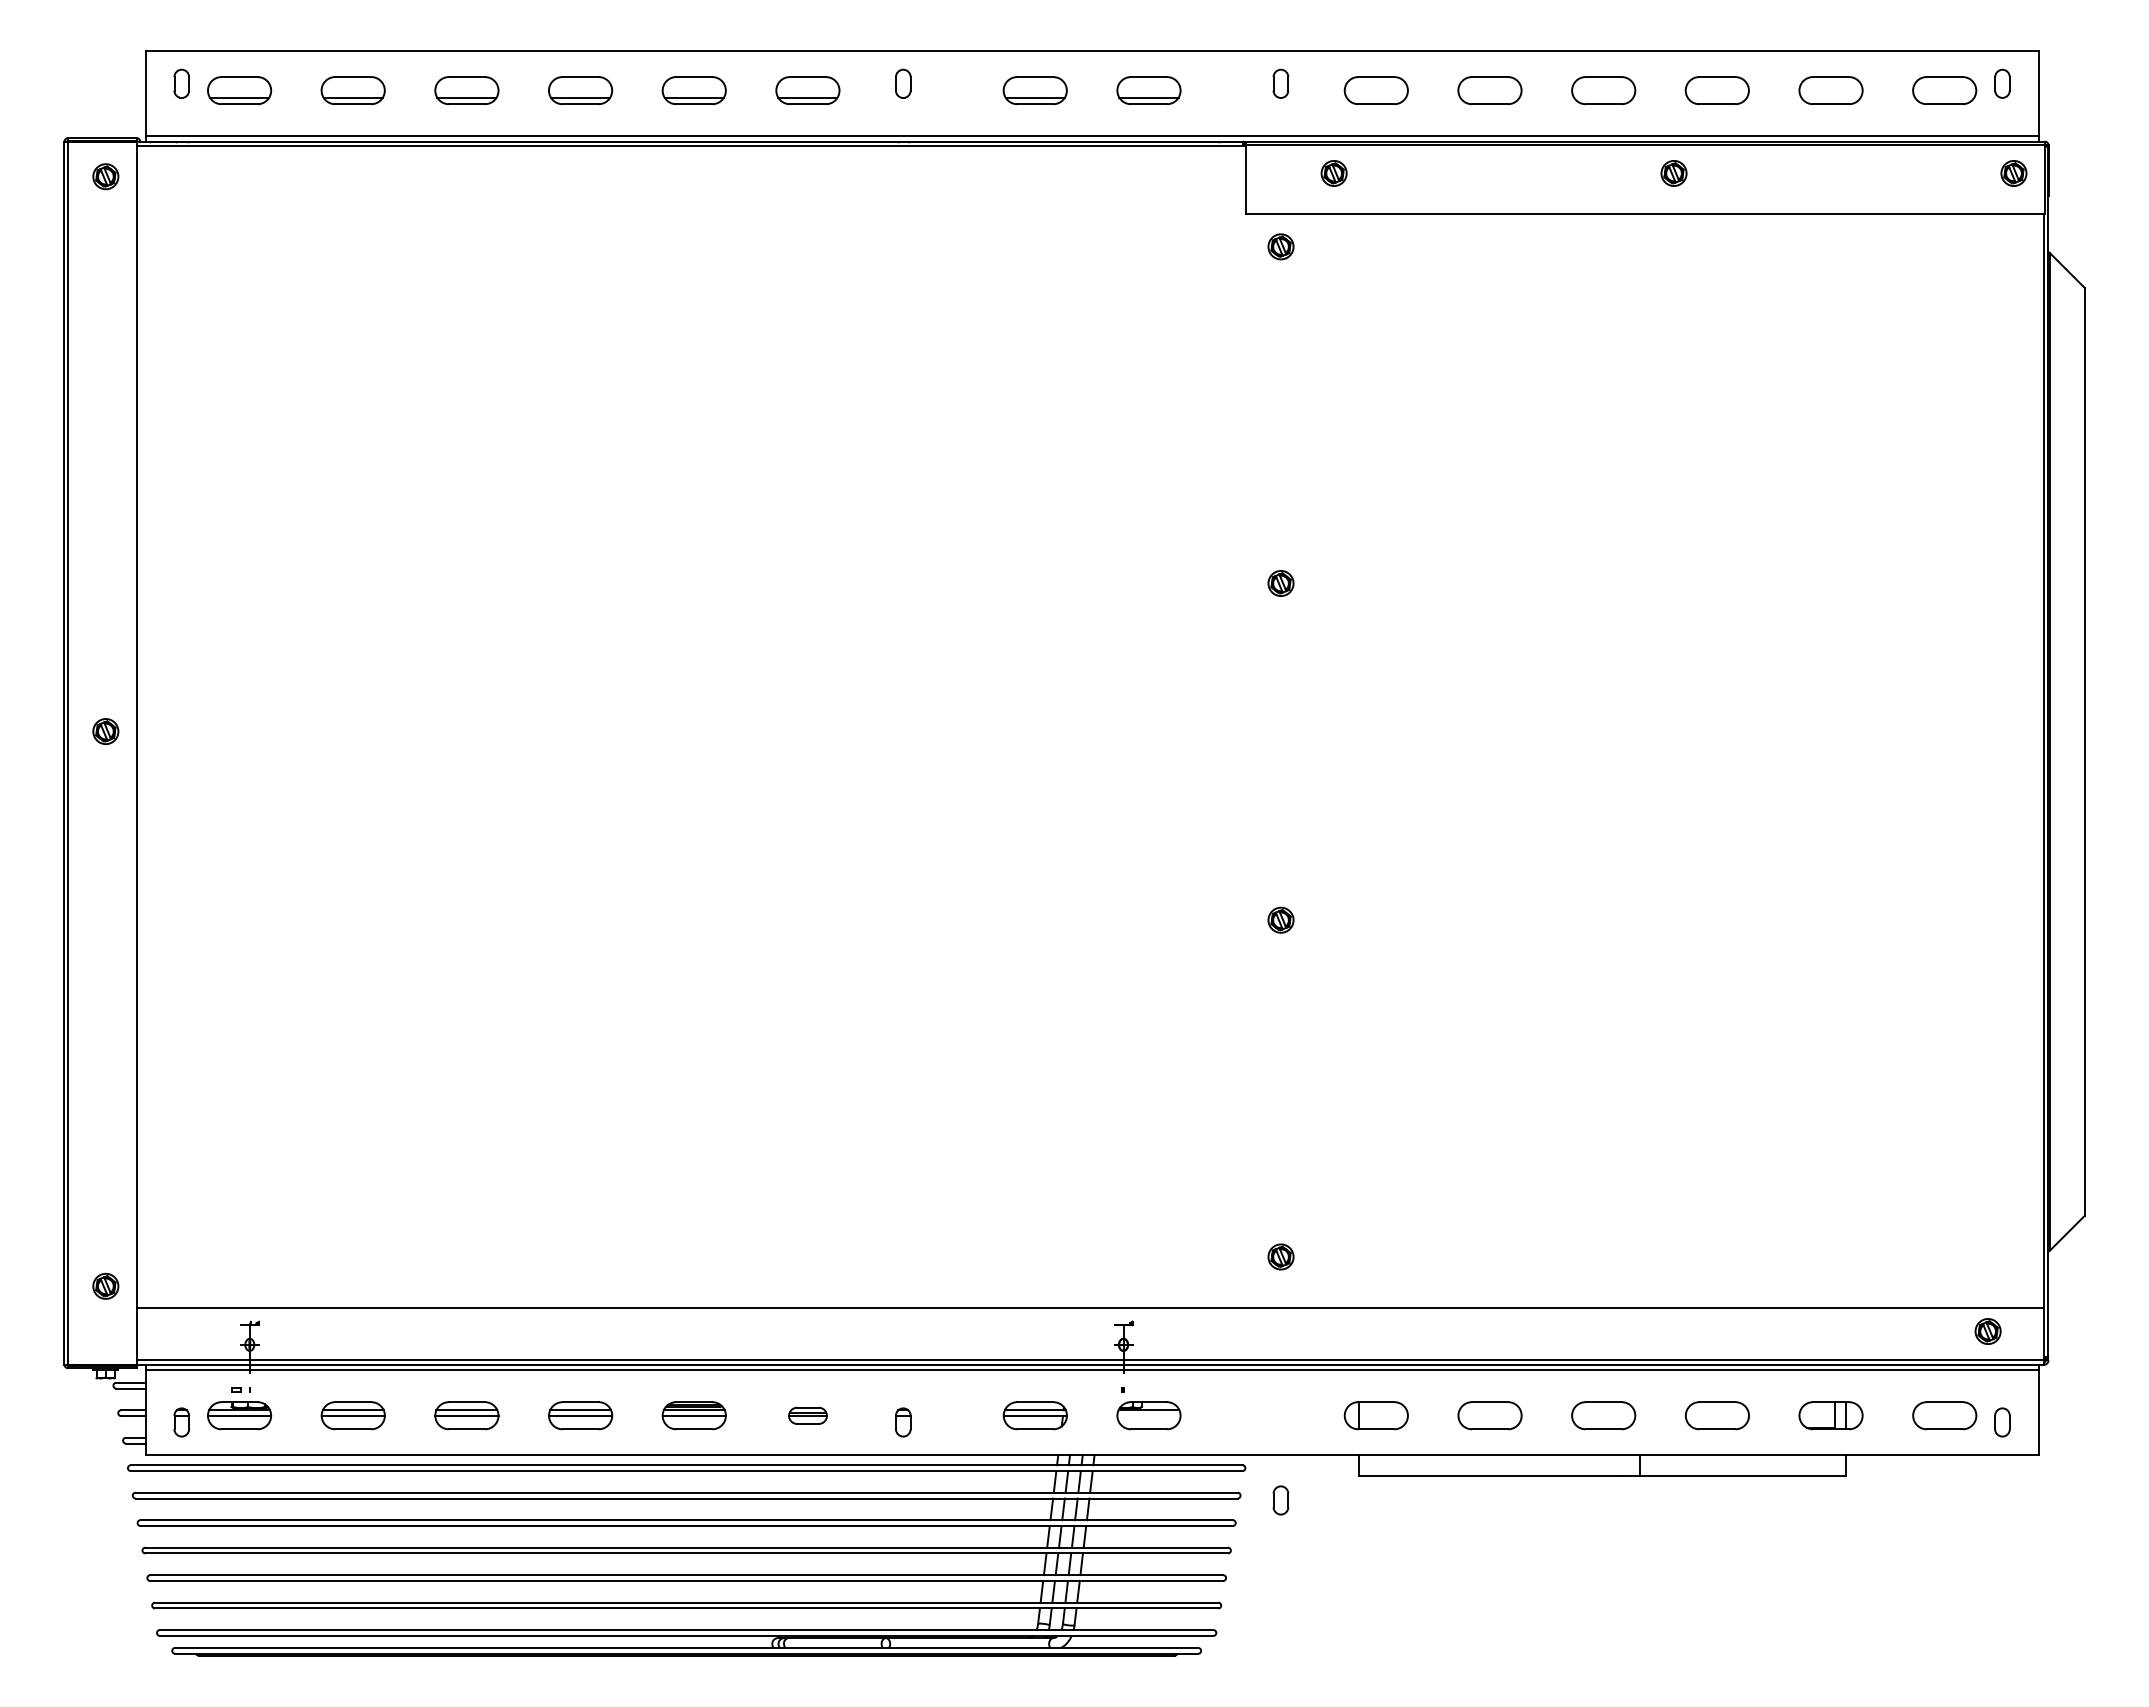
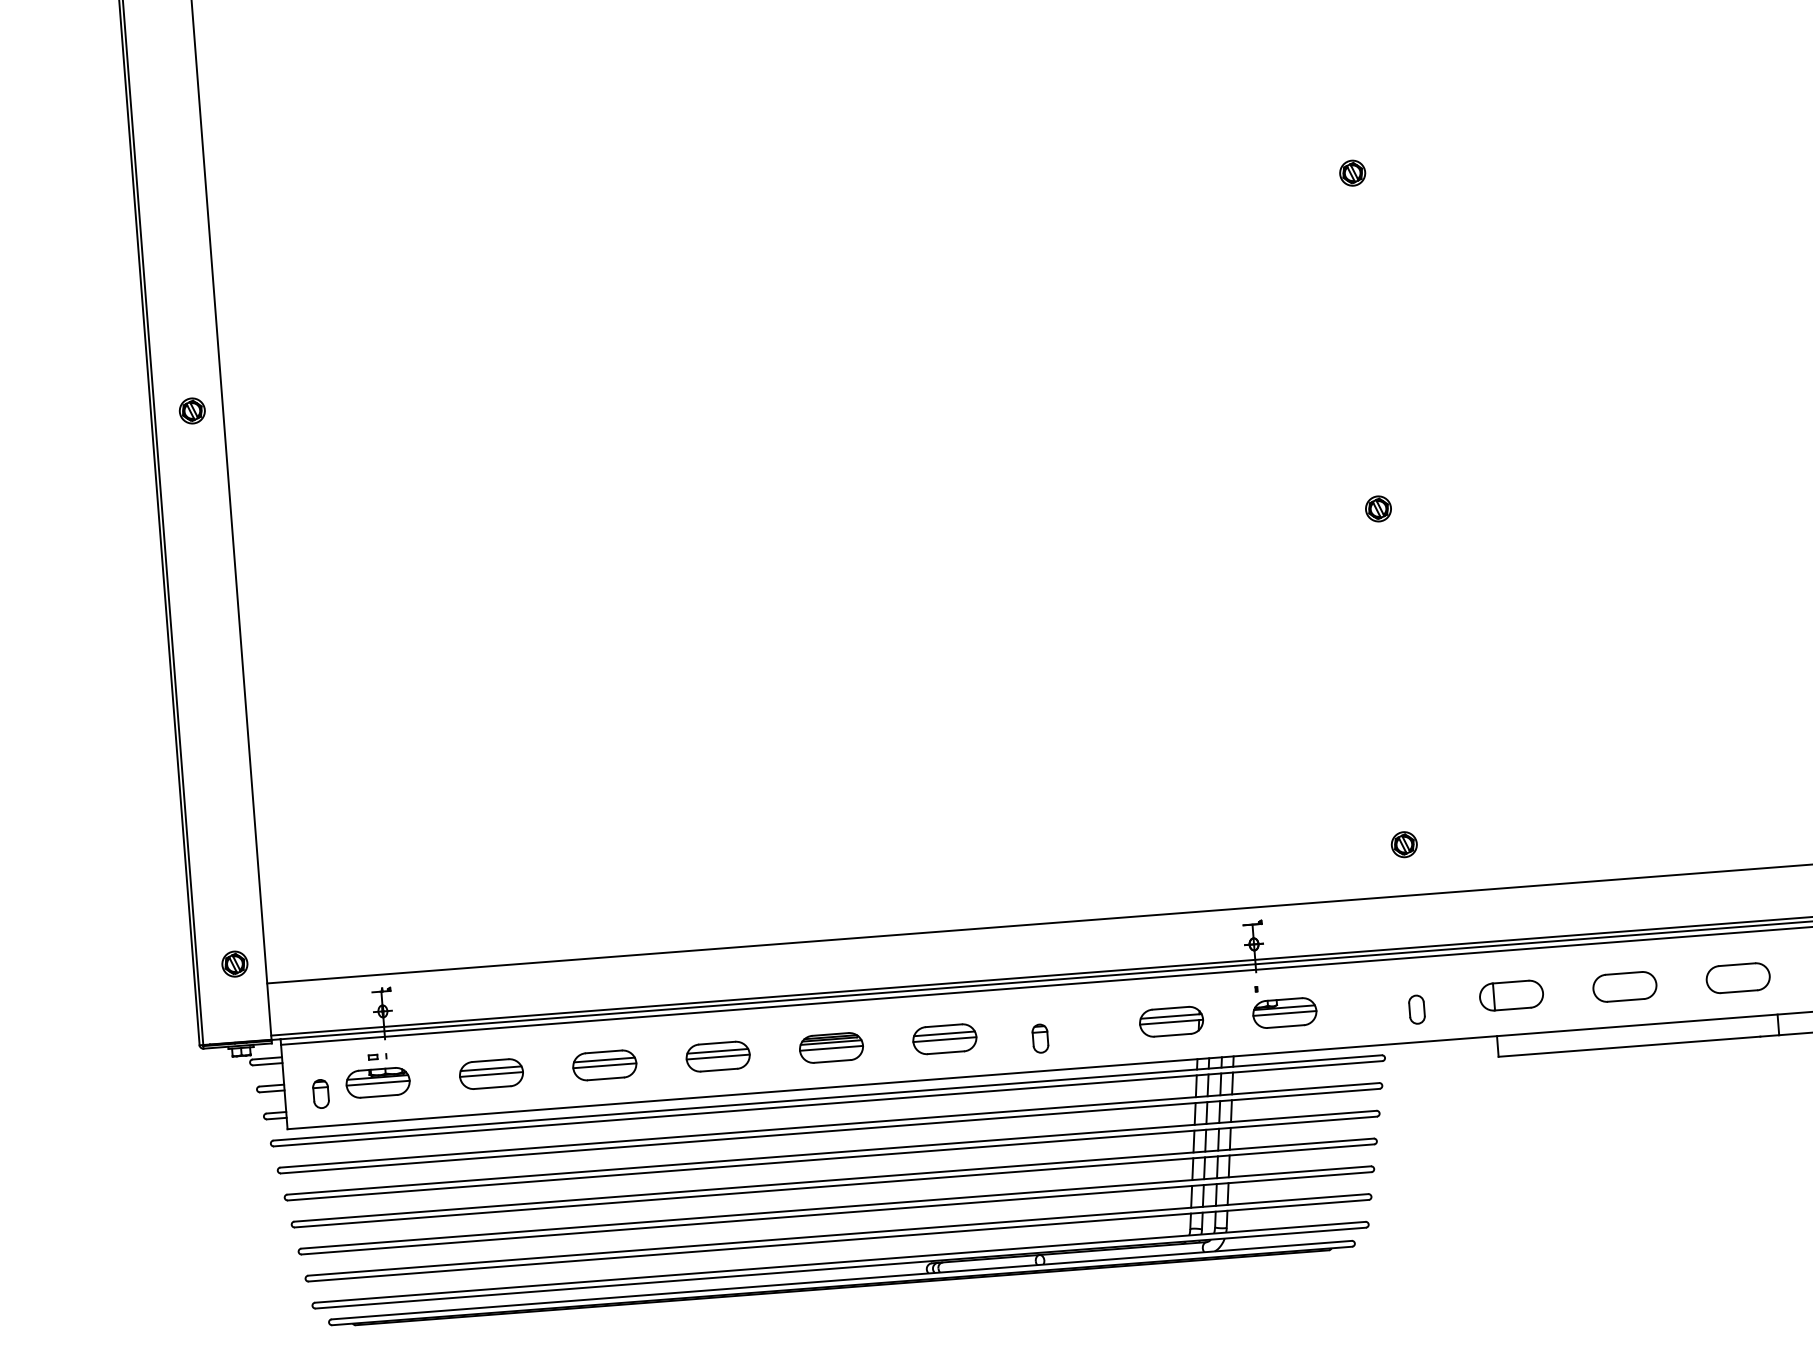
part: (807, 1415) -> (944, 1039), size x1.67
line: (1148, 1416) -> (1284, 1013), added
part: (1280, 1500) -> (1416, 1009), moved

